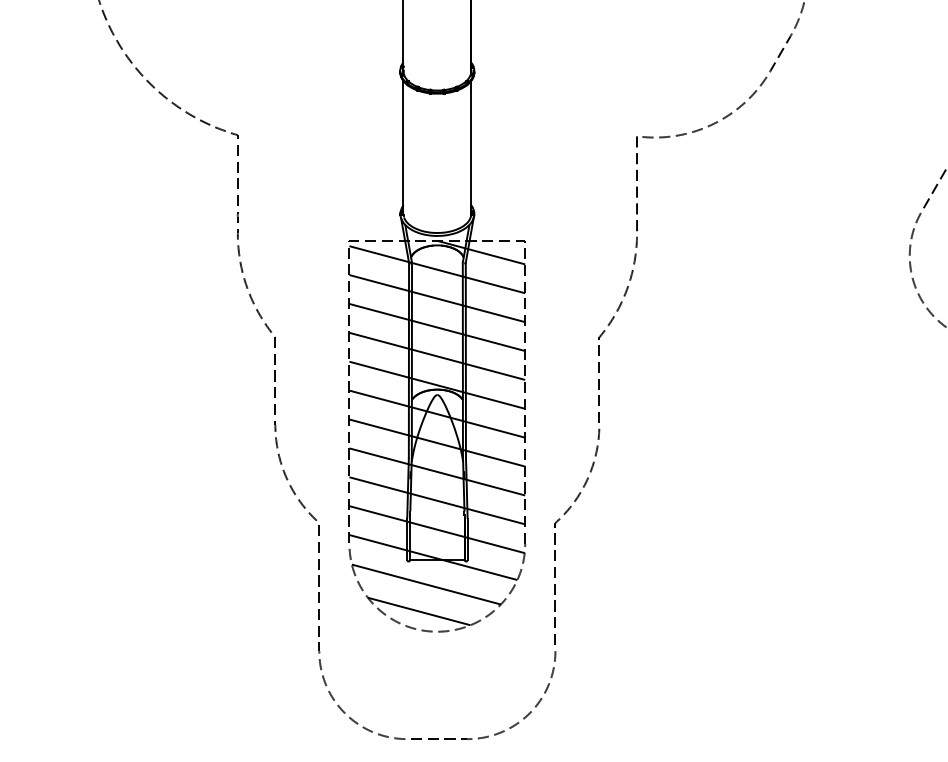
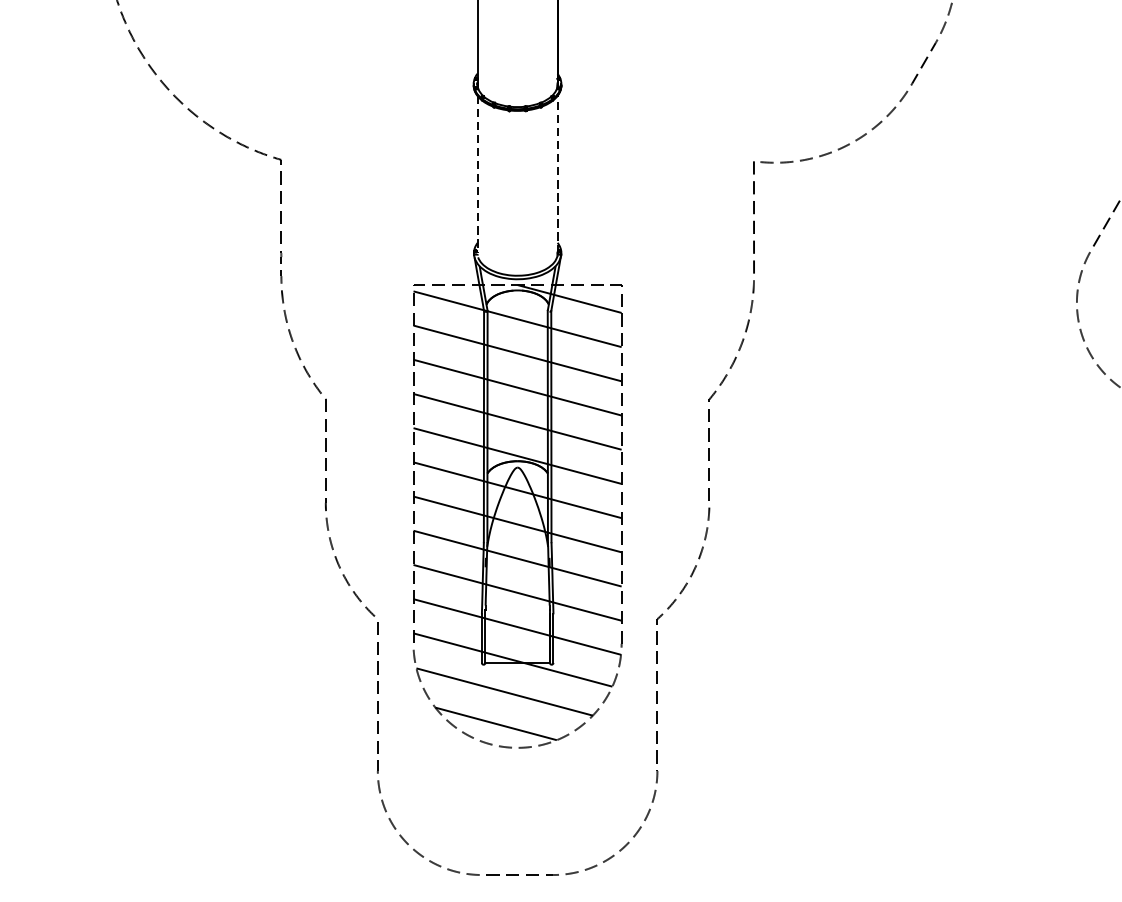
line: (403, 147) -> (477, 174), solid -> dashed
line: (471, 147) -> (558, 174), solid -> dashed

